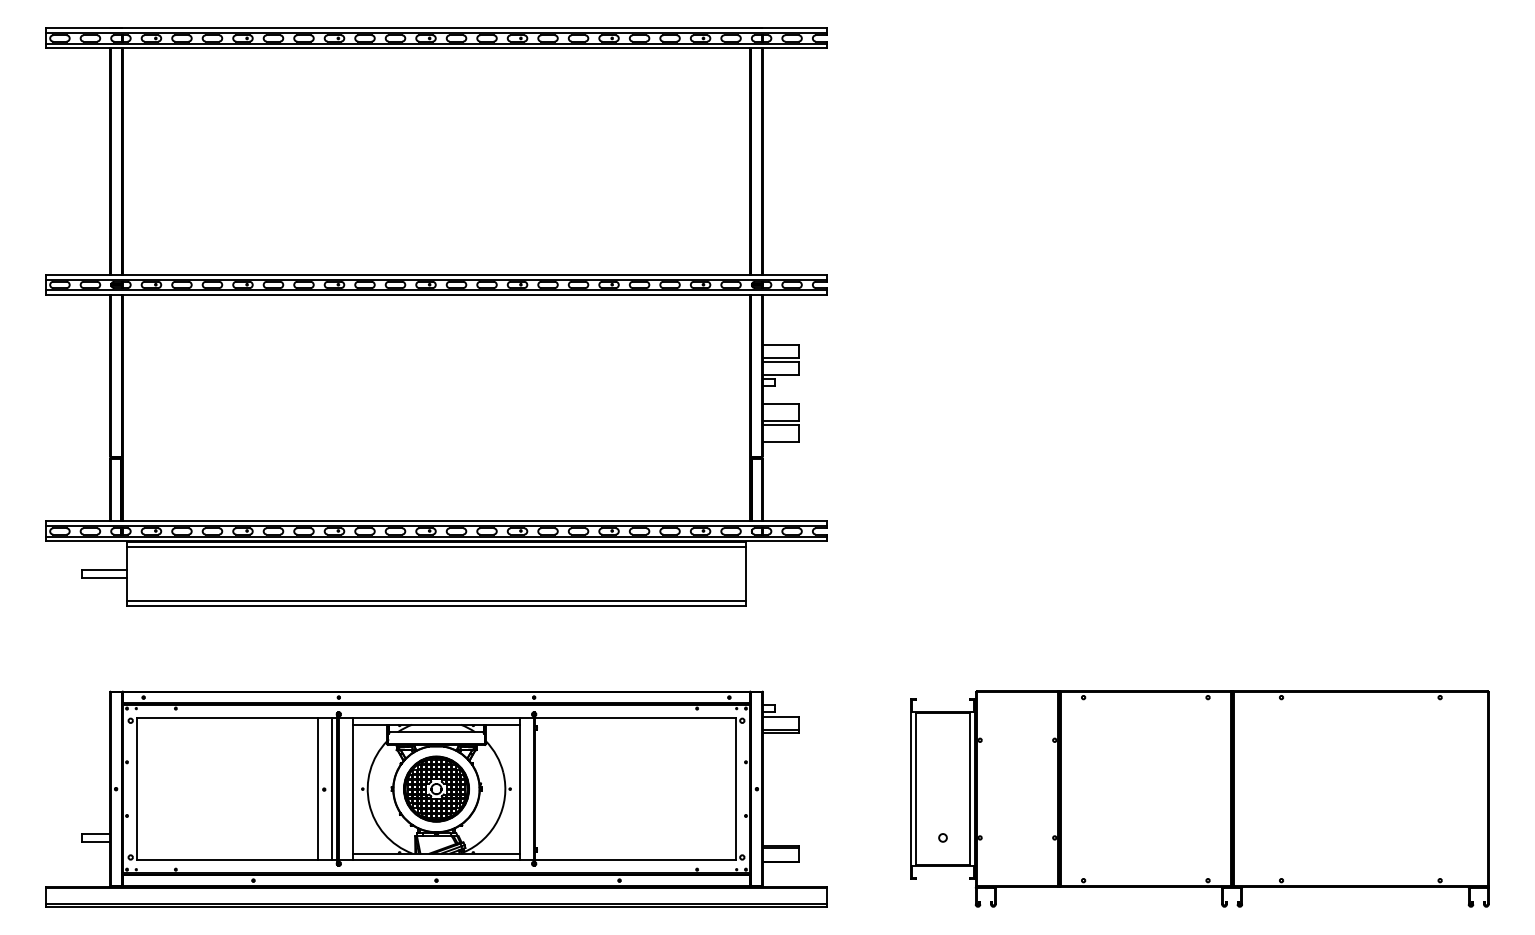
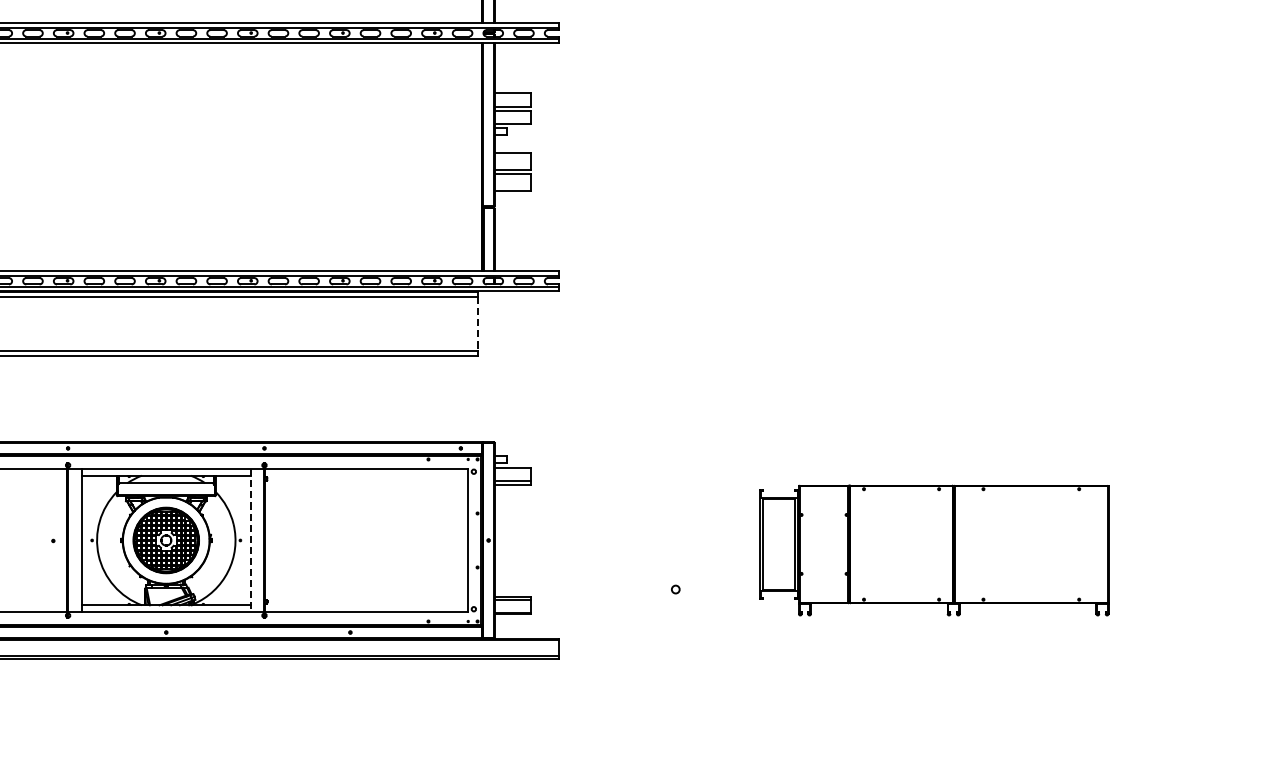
line: (746, 574) -> (478, 324), solid -> dashed
line: (318, 788) -> (47, 539), removed
line: (331, 788) -> (60, 539), removed
line: (520, 789) -> (250, 540), solid -> dashed
part: (1199, 798) -> (933, 549), size x0.6

